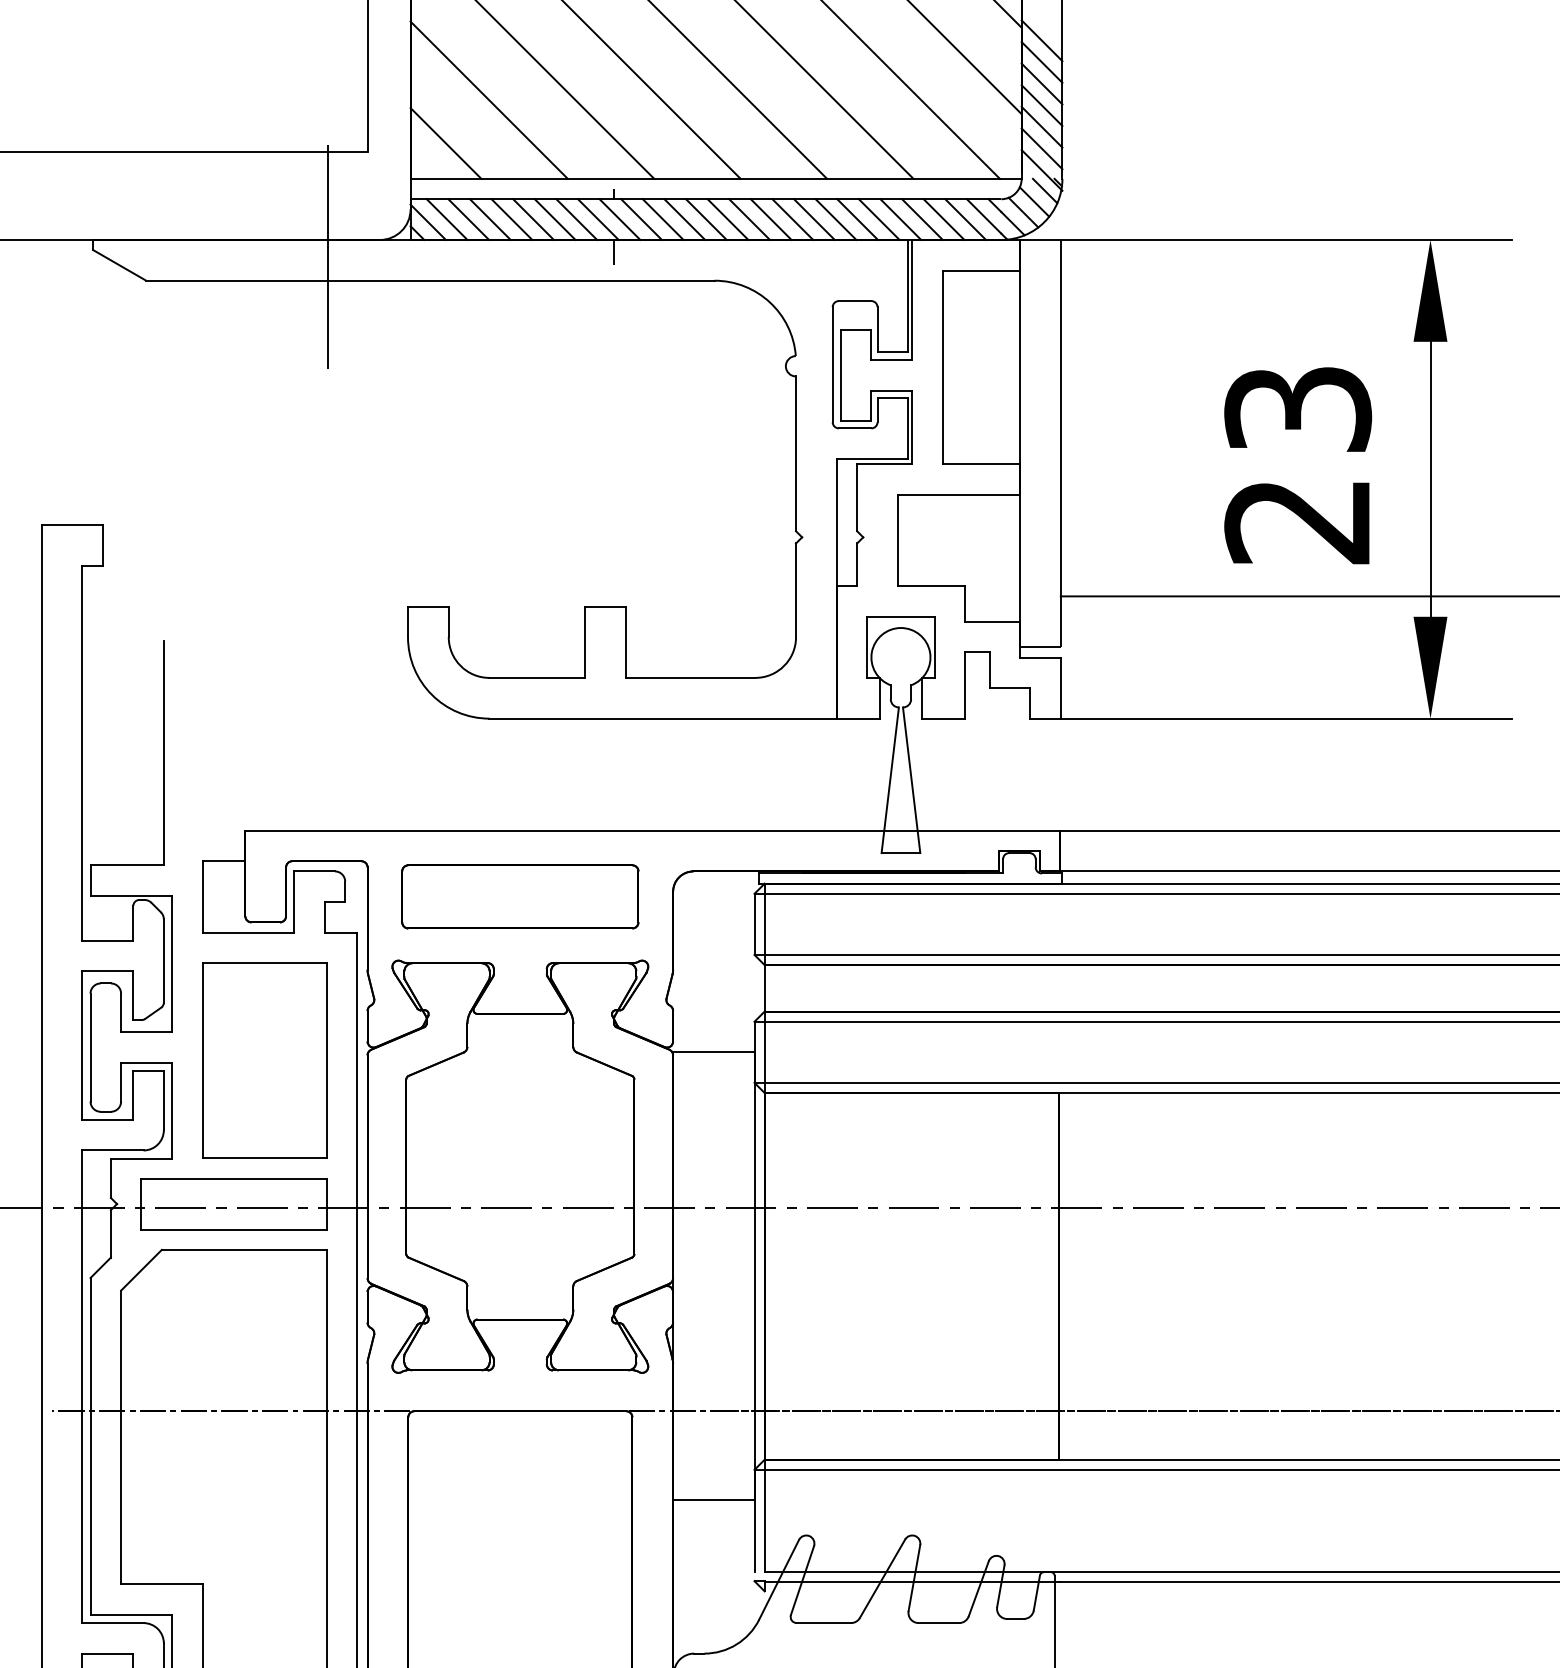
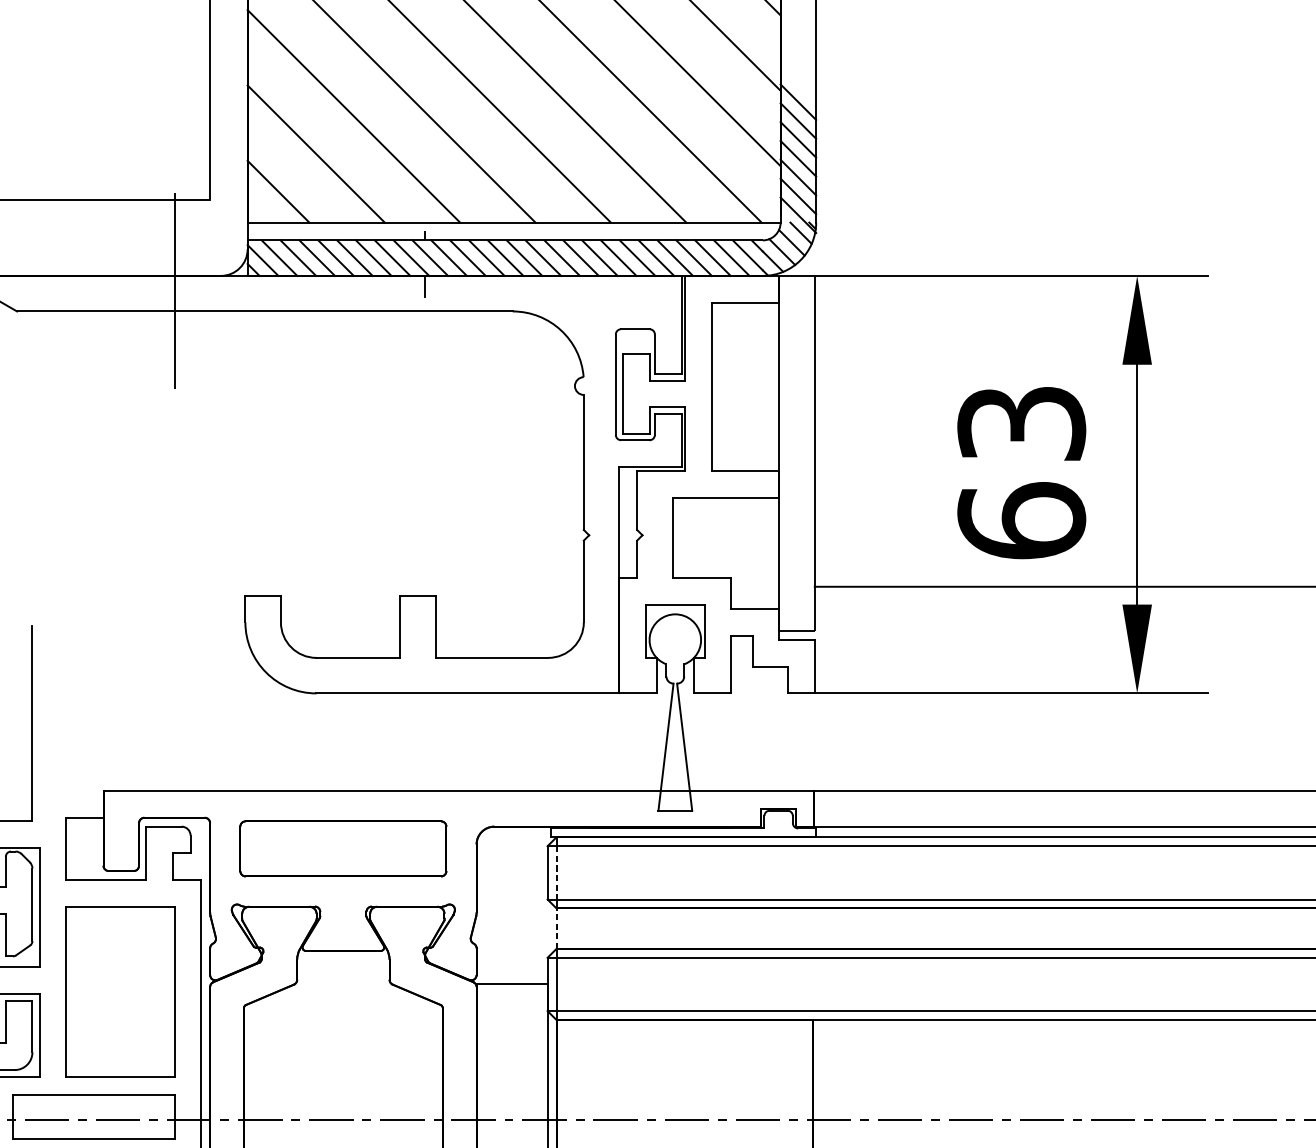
text: (1298, 520) -> (1022, 520), 23 -> 63
line: (764, 924) -> (556, 872), solid -> dashed
line: (764, 987) -> (556, 927), solid -> dashed

